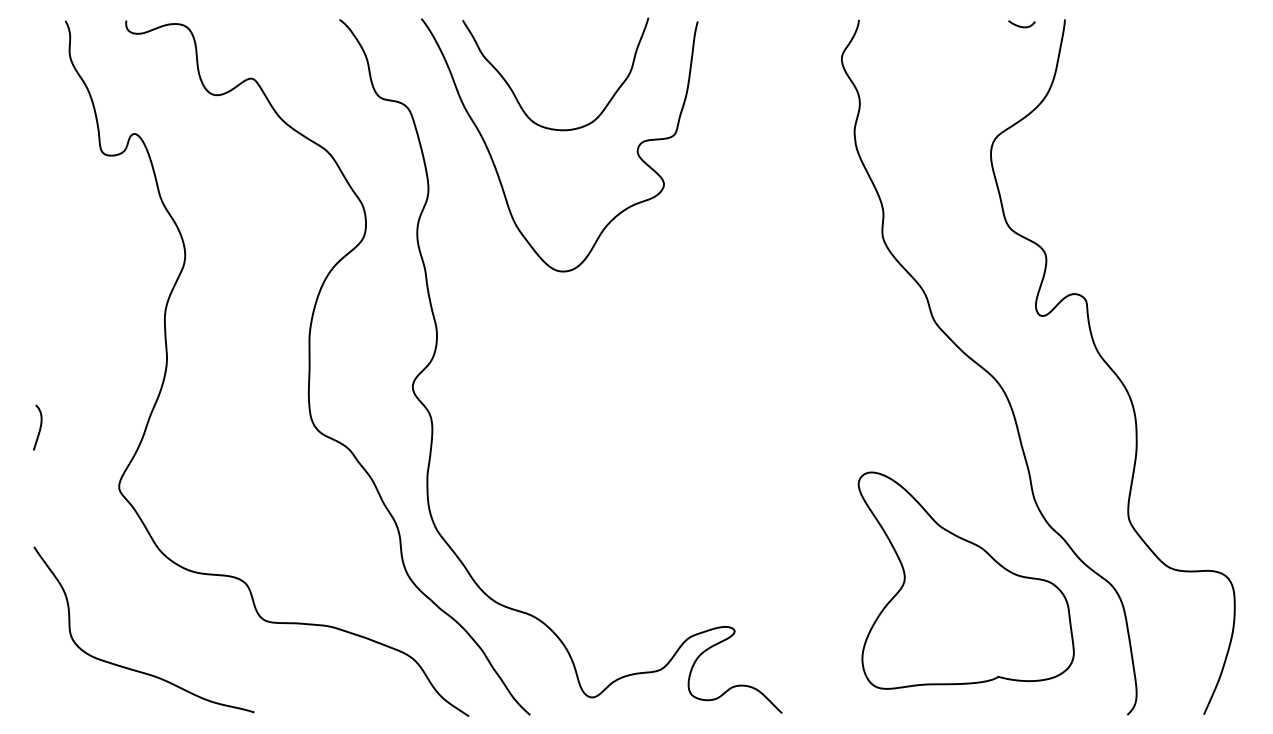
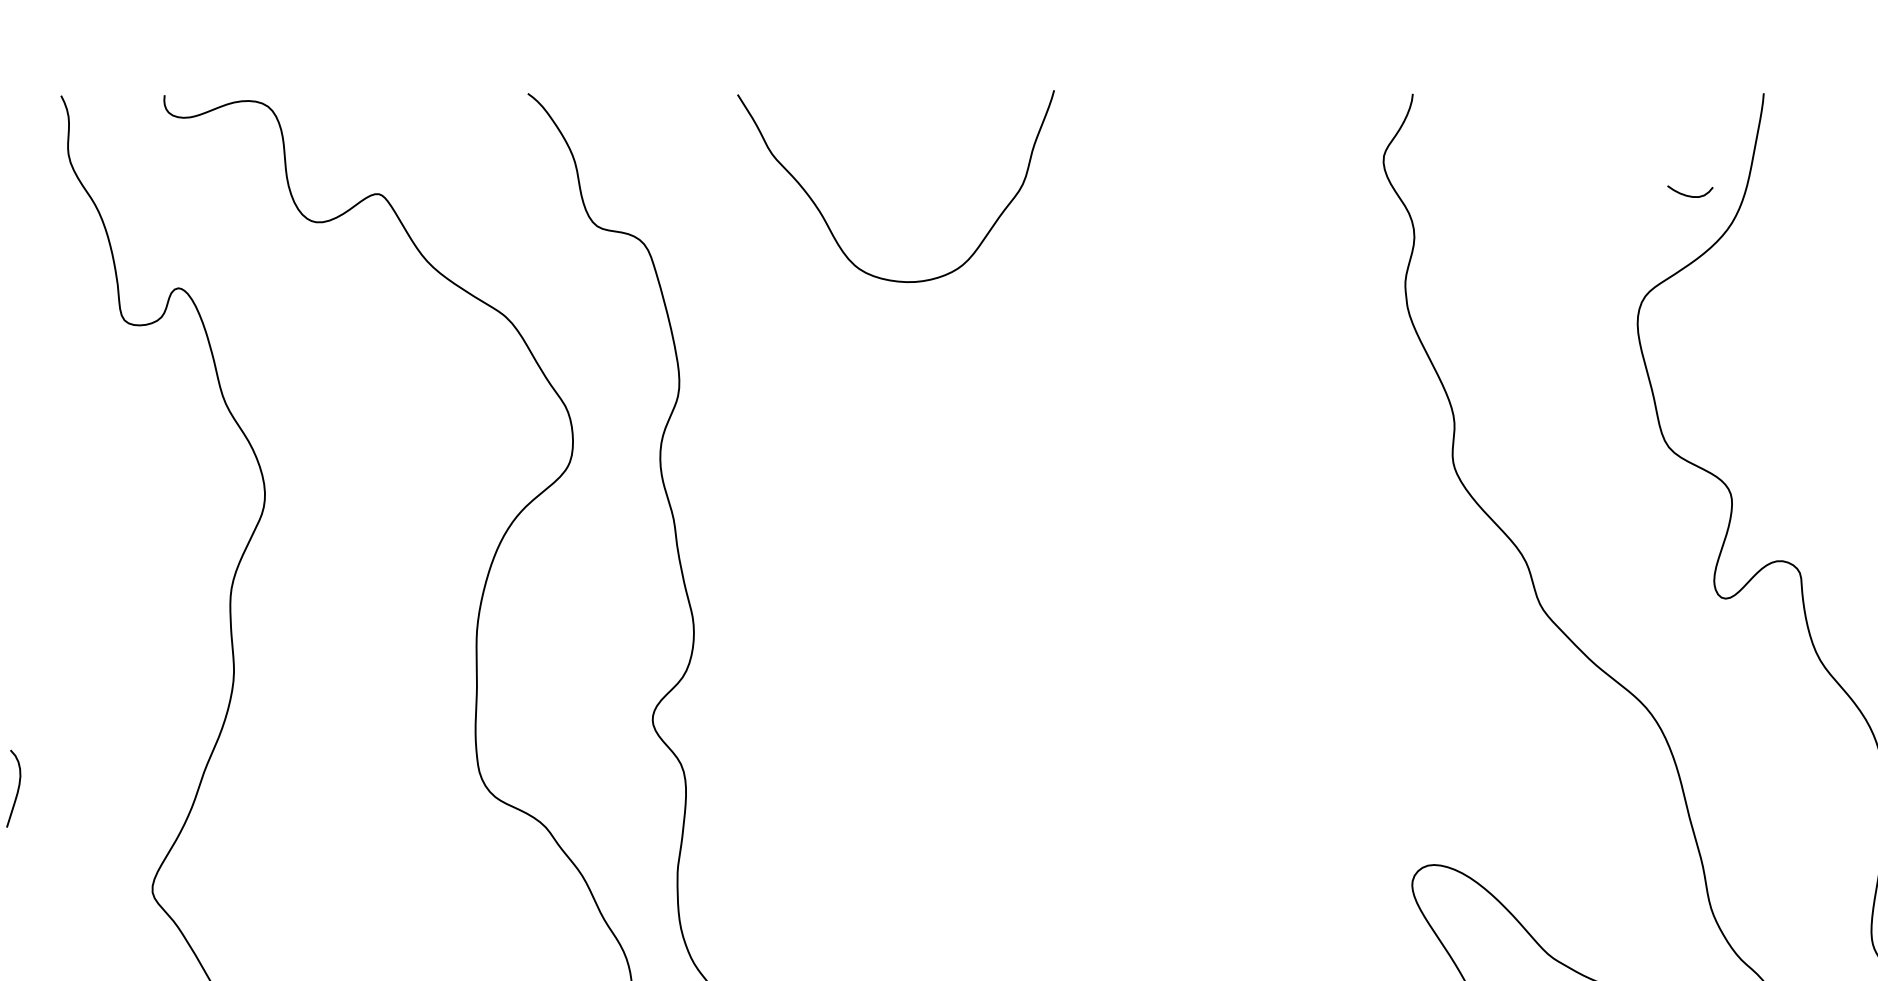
curve: (1020, 25) -> (1687, 193), moved
curve: (496, 167) -> (795, 345), removed

